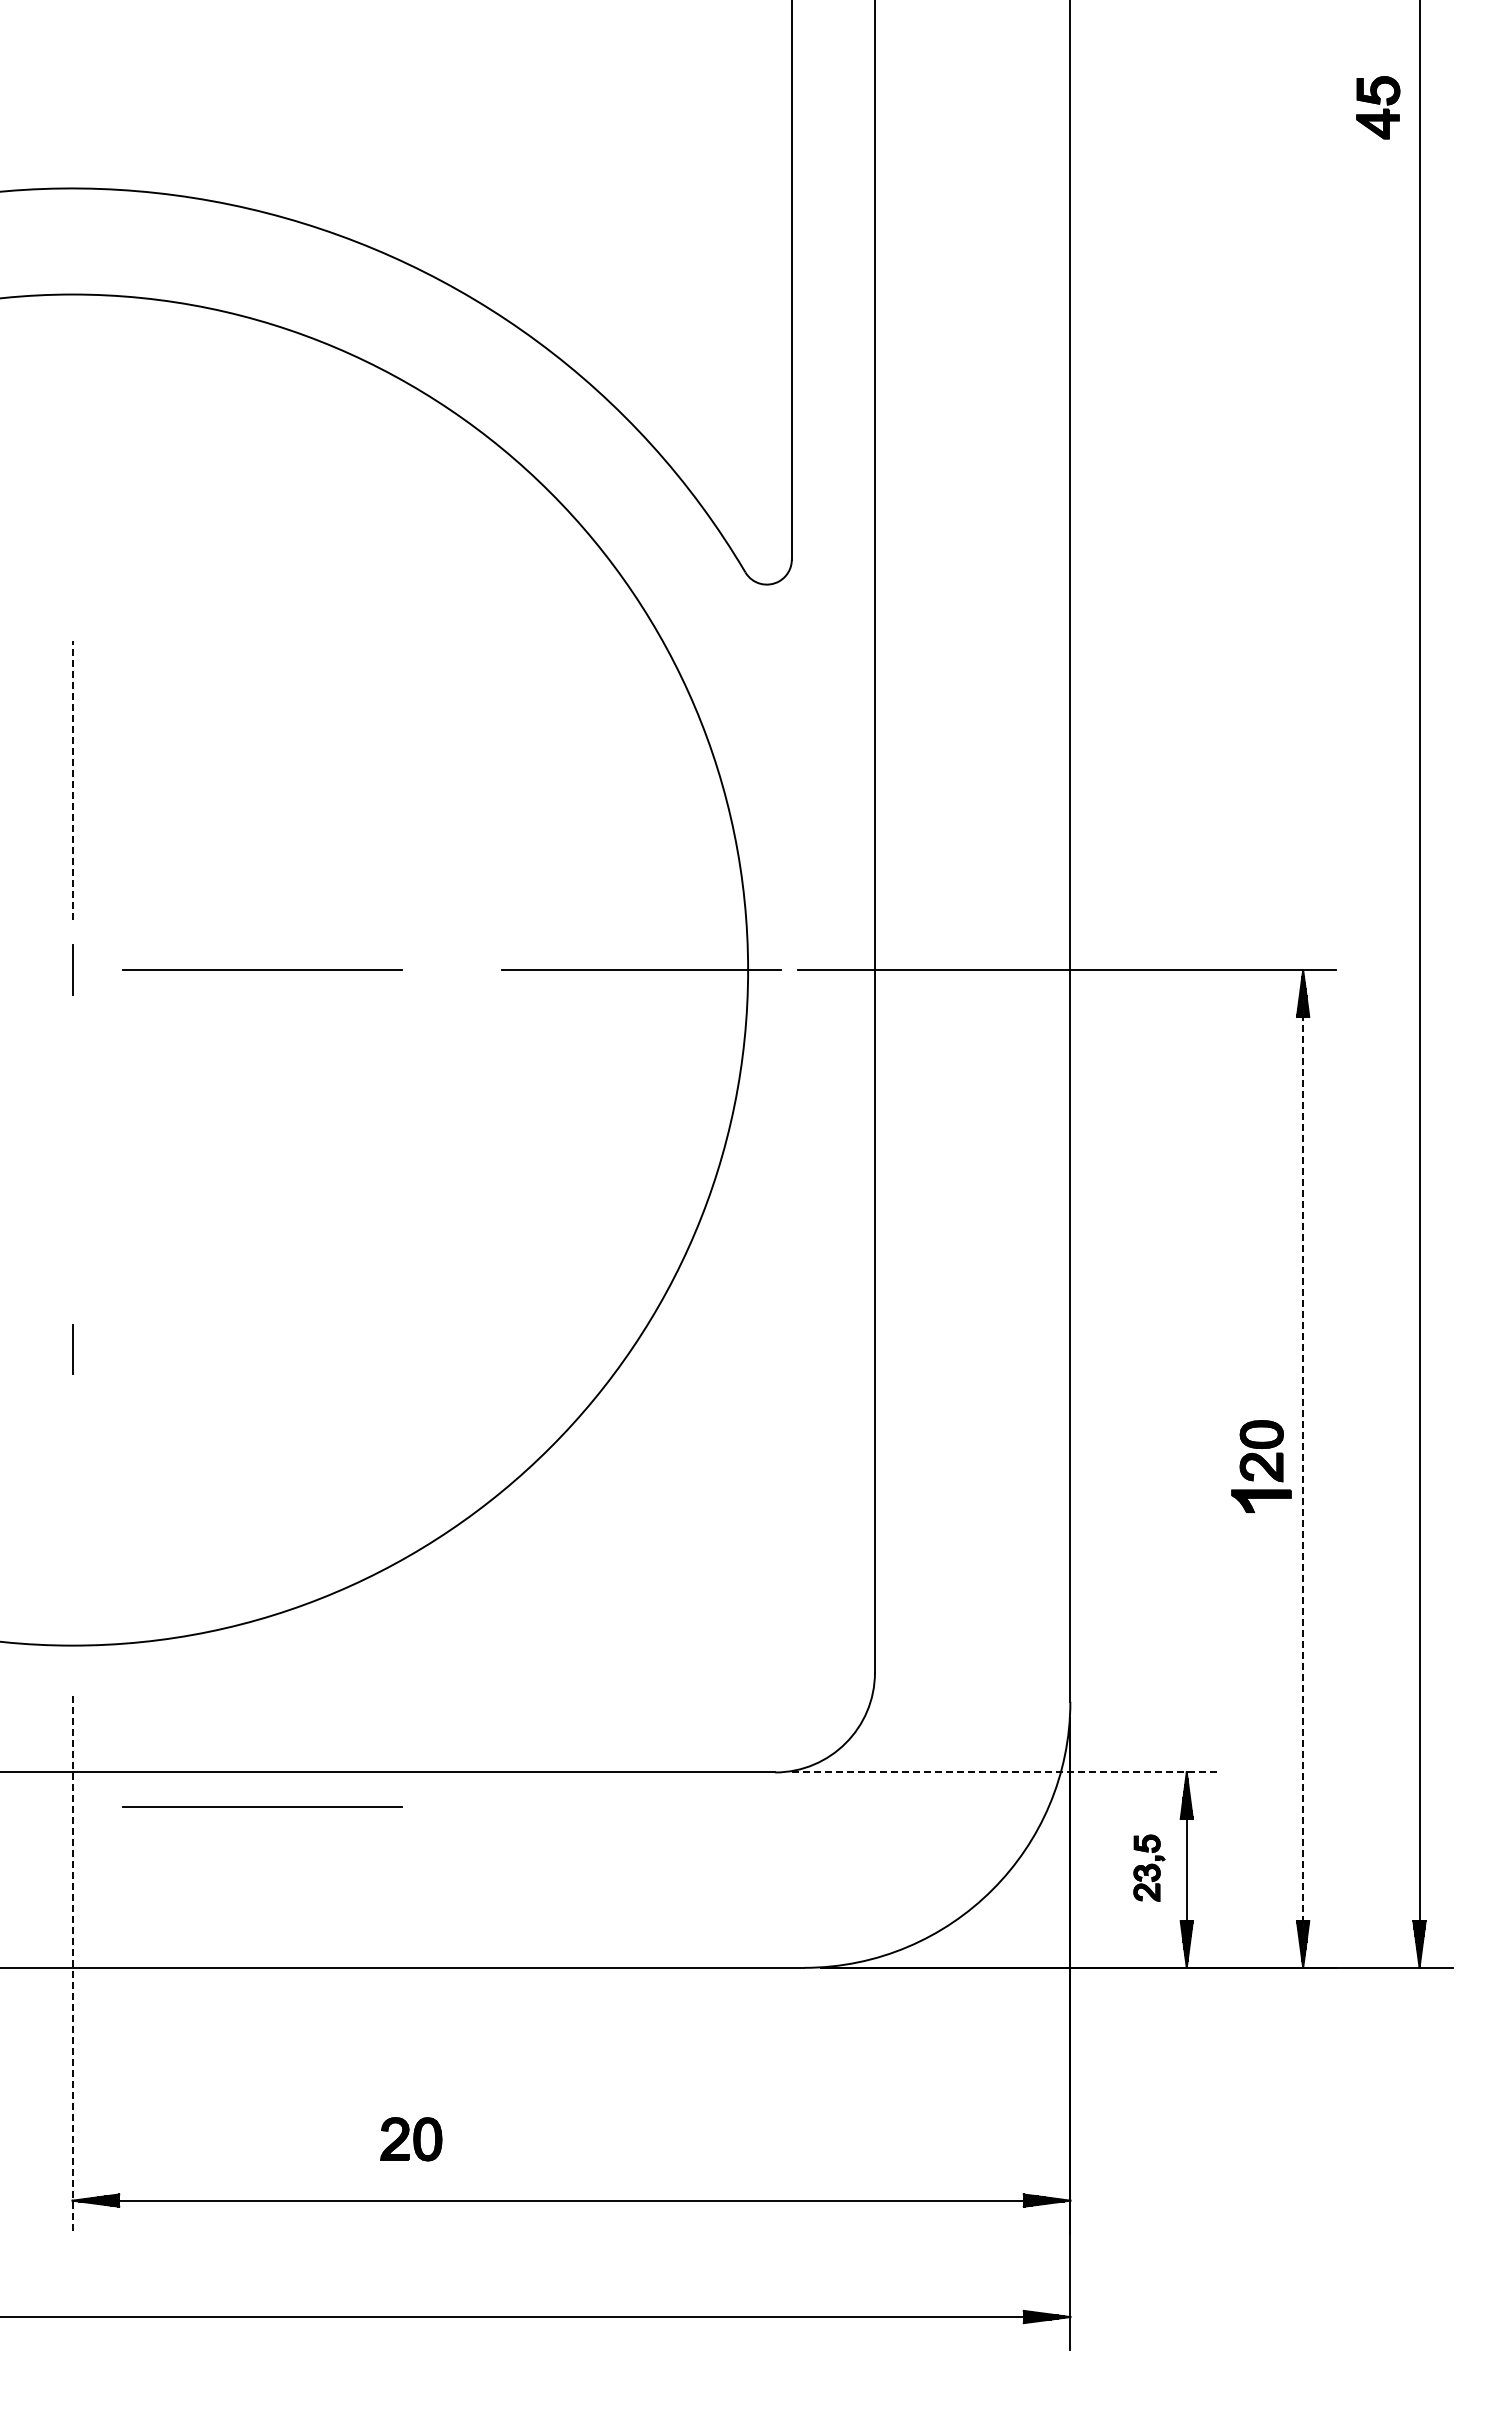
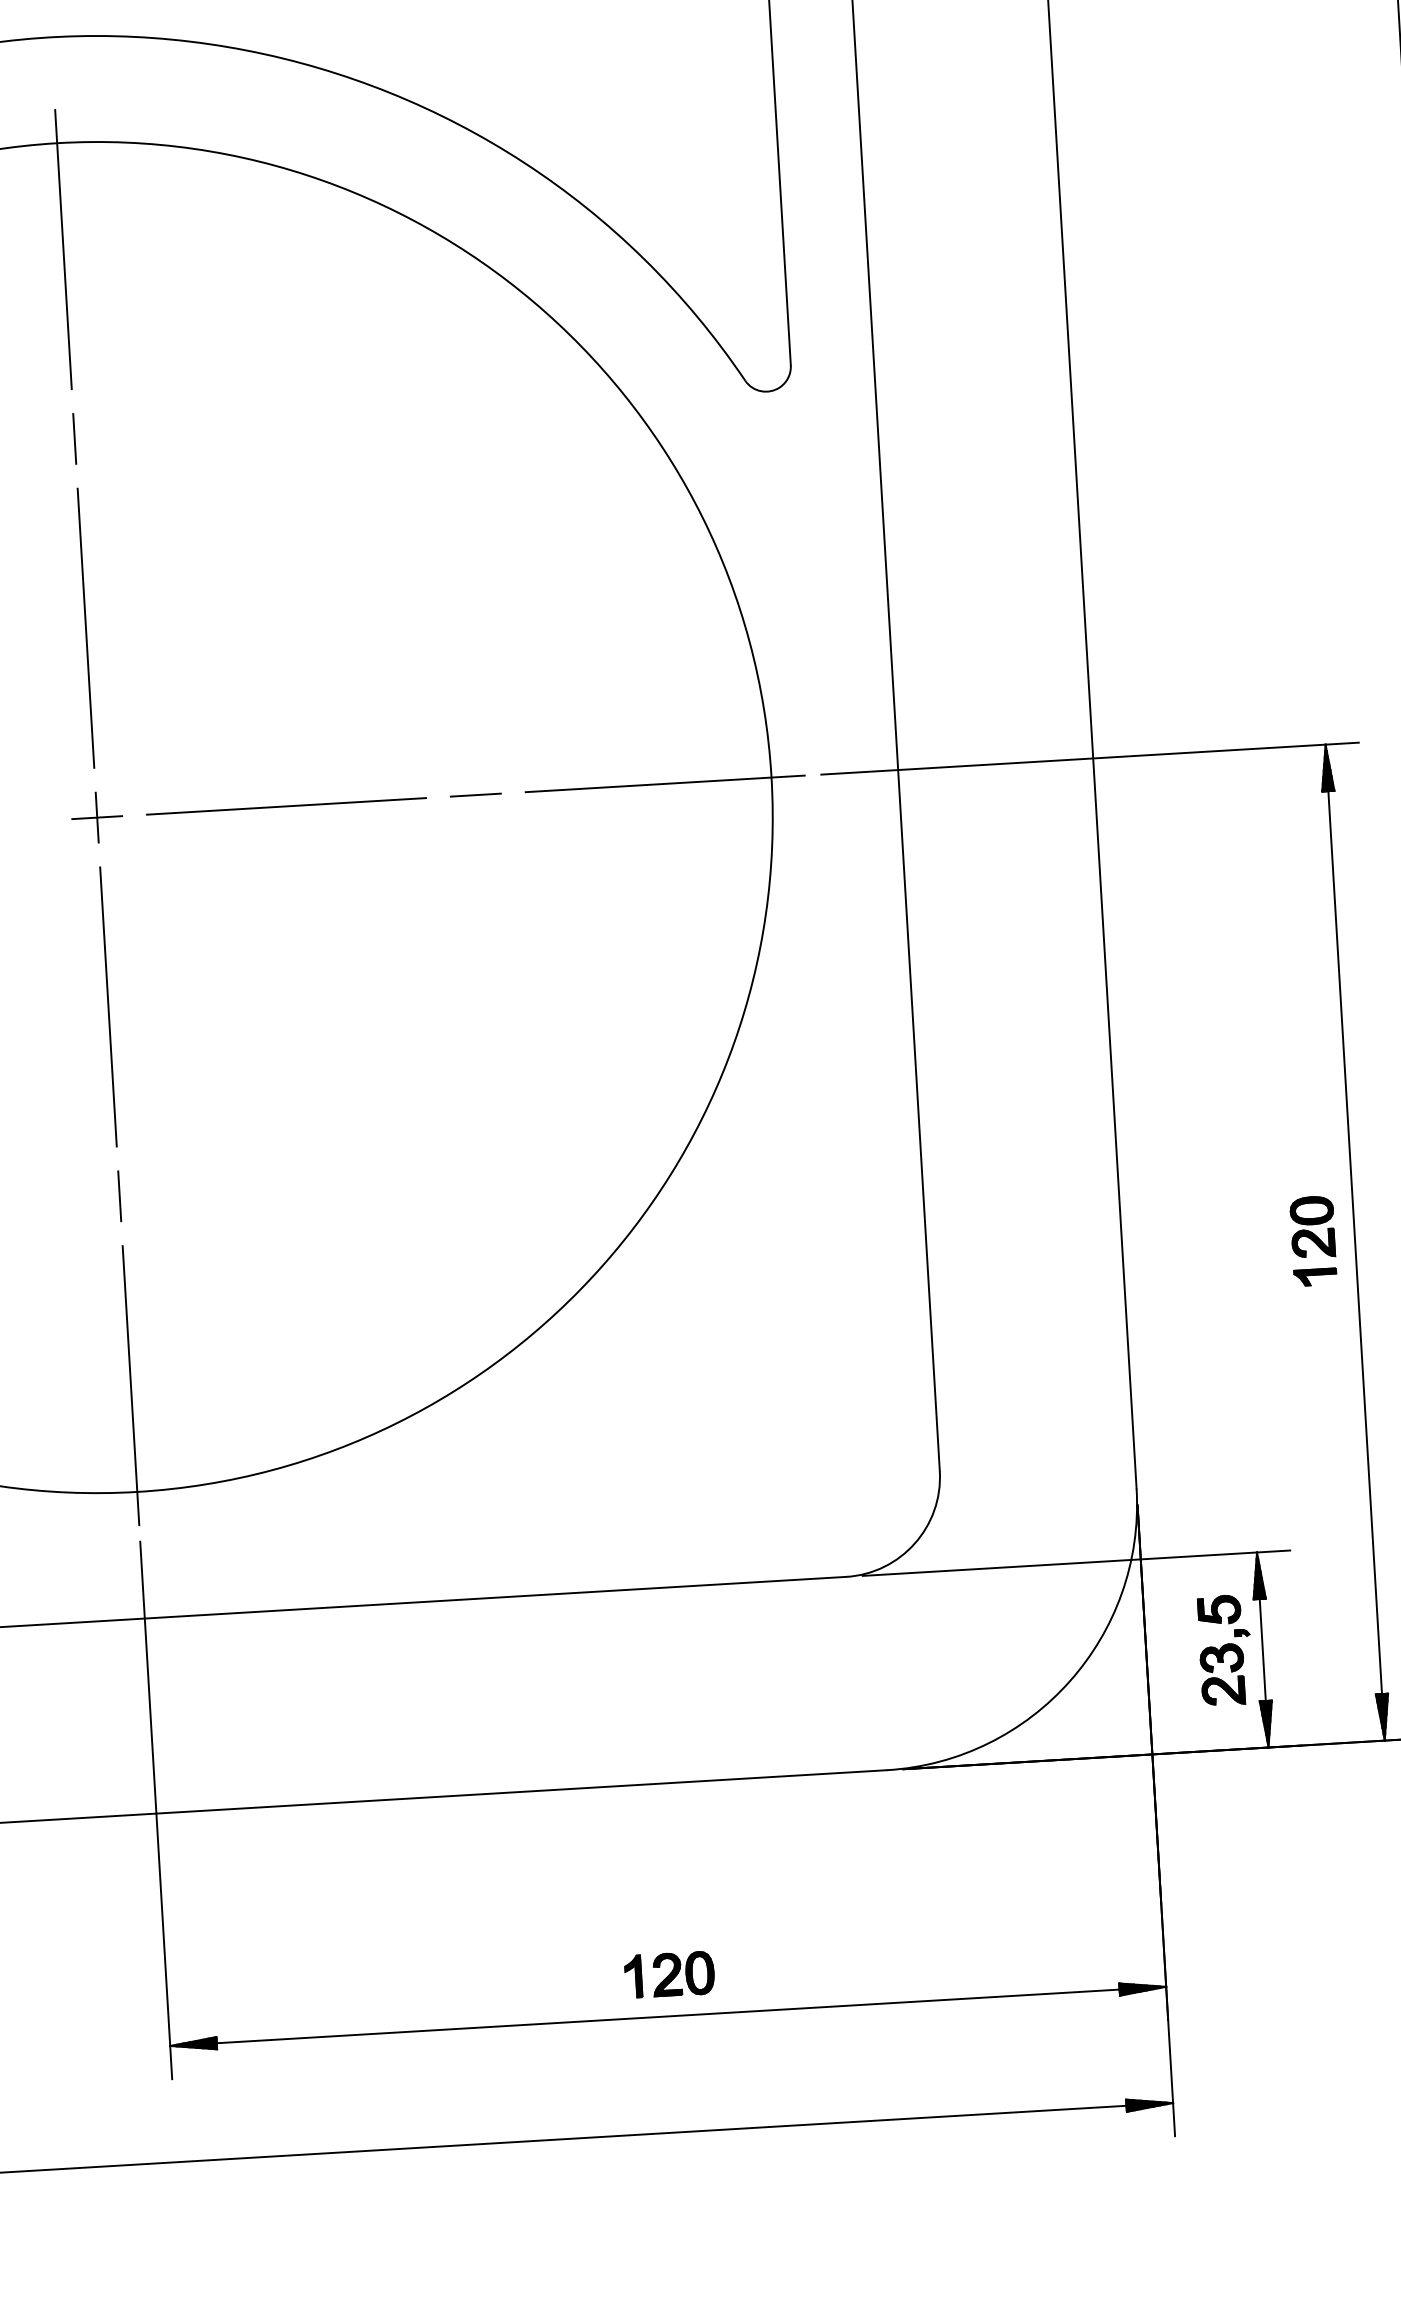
line: (72, 400) -> (63, 249), added
line: (72, 590) -> (74, 438), added
line: (72, 780) -> (85, 628), dashed -> solid
line: (451, 969) -> (475, 794), added
line: (72, 970) -> (97, 818), added
line: (72, 1159) -> (108, 1006), added
line: (1303, 1468) -> (1355, 1242), dashed -> solid
part: (1261, 1500) -> (1315, 1276), size x0.71
line: (72, 1538) -> (130, 1385), added
line: (1006, 1772) -> (1077, 1563), dashed -> solid
line: (262, 1806) -> (336, 1641), removed
part: (1149, 1867) -> (1225, 1649), size x1.67
line: (72, 1965) -> (156, 1811), dashed -> solid
part: (411, 2139) -> (683, 1974), moved
part: (538, 2158) -> (632, 1976), added

